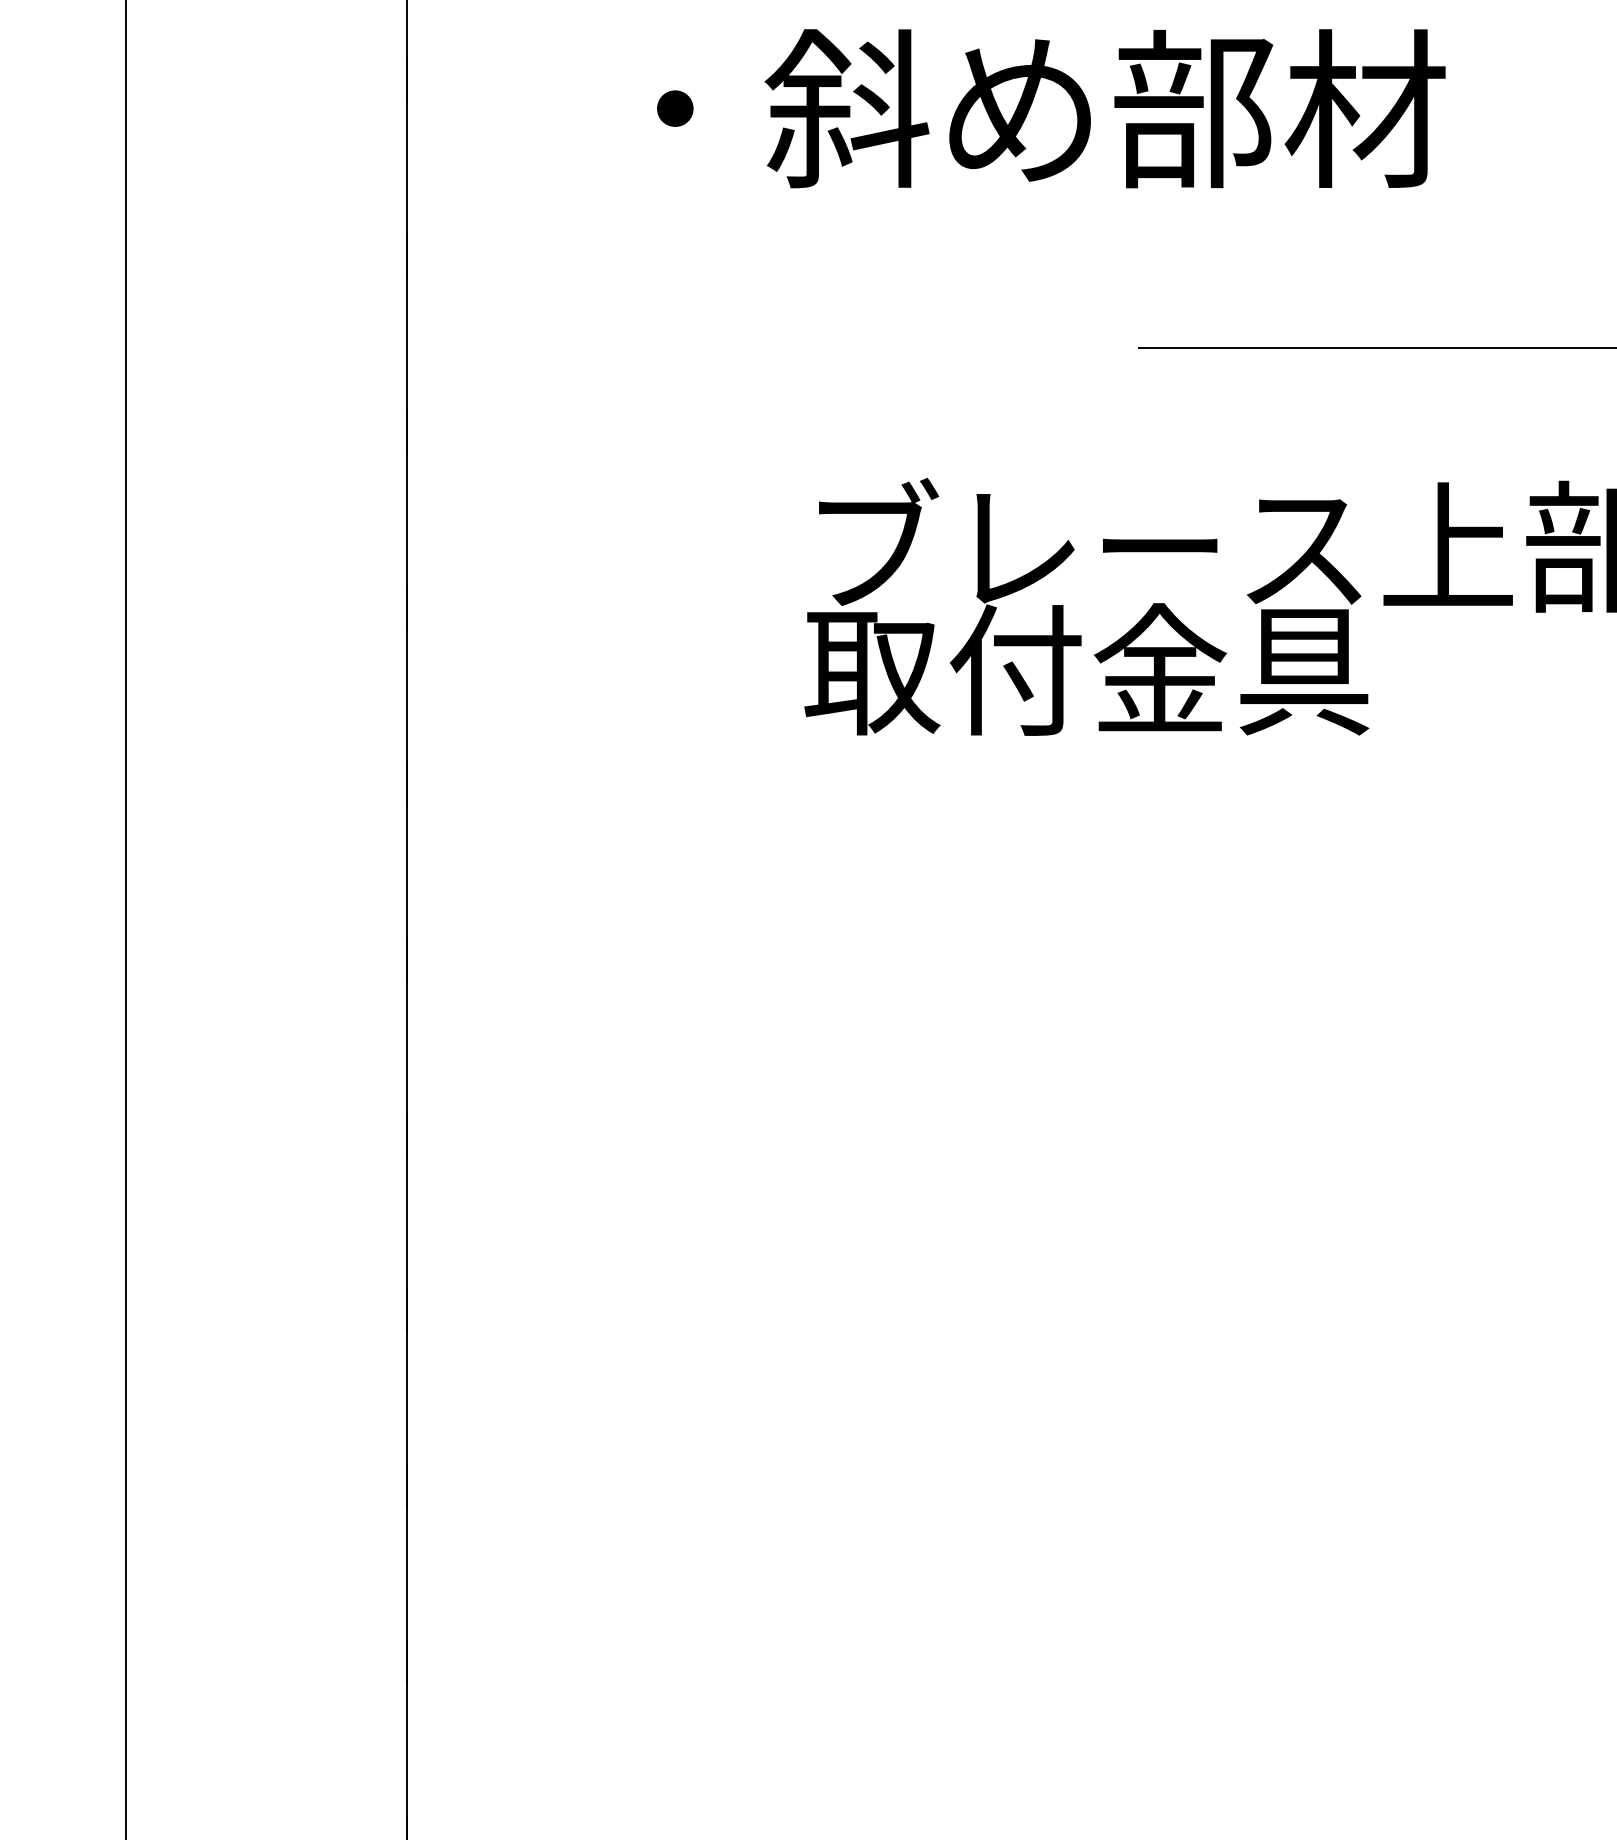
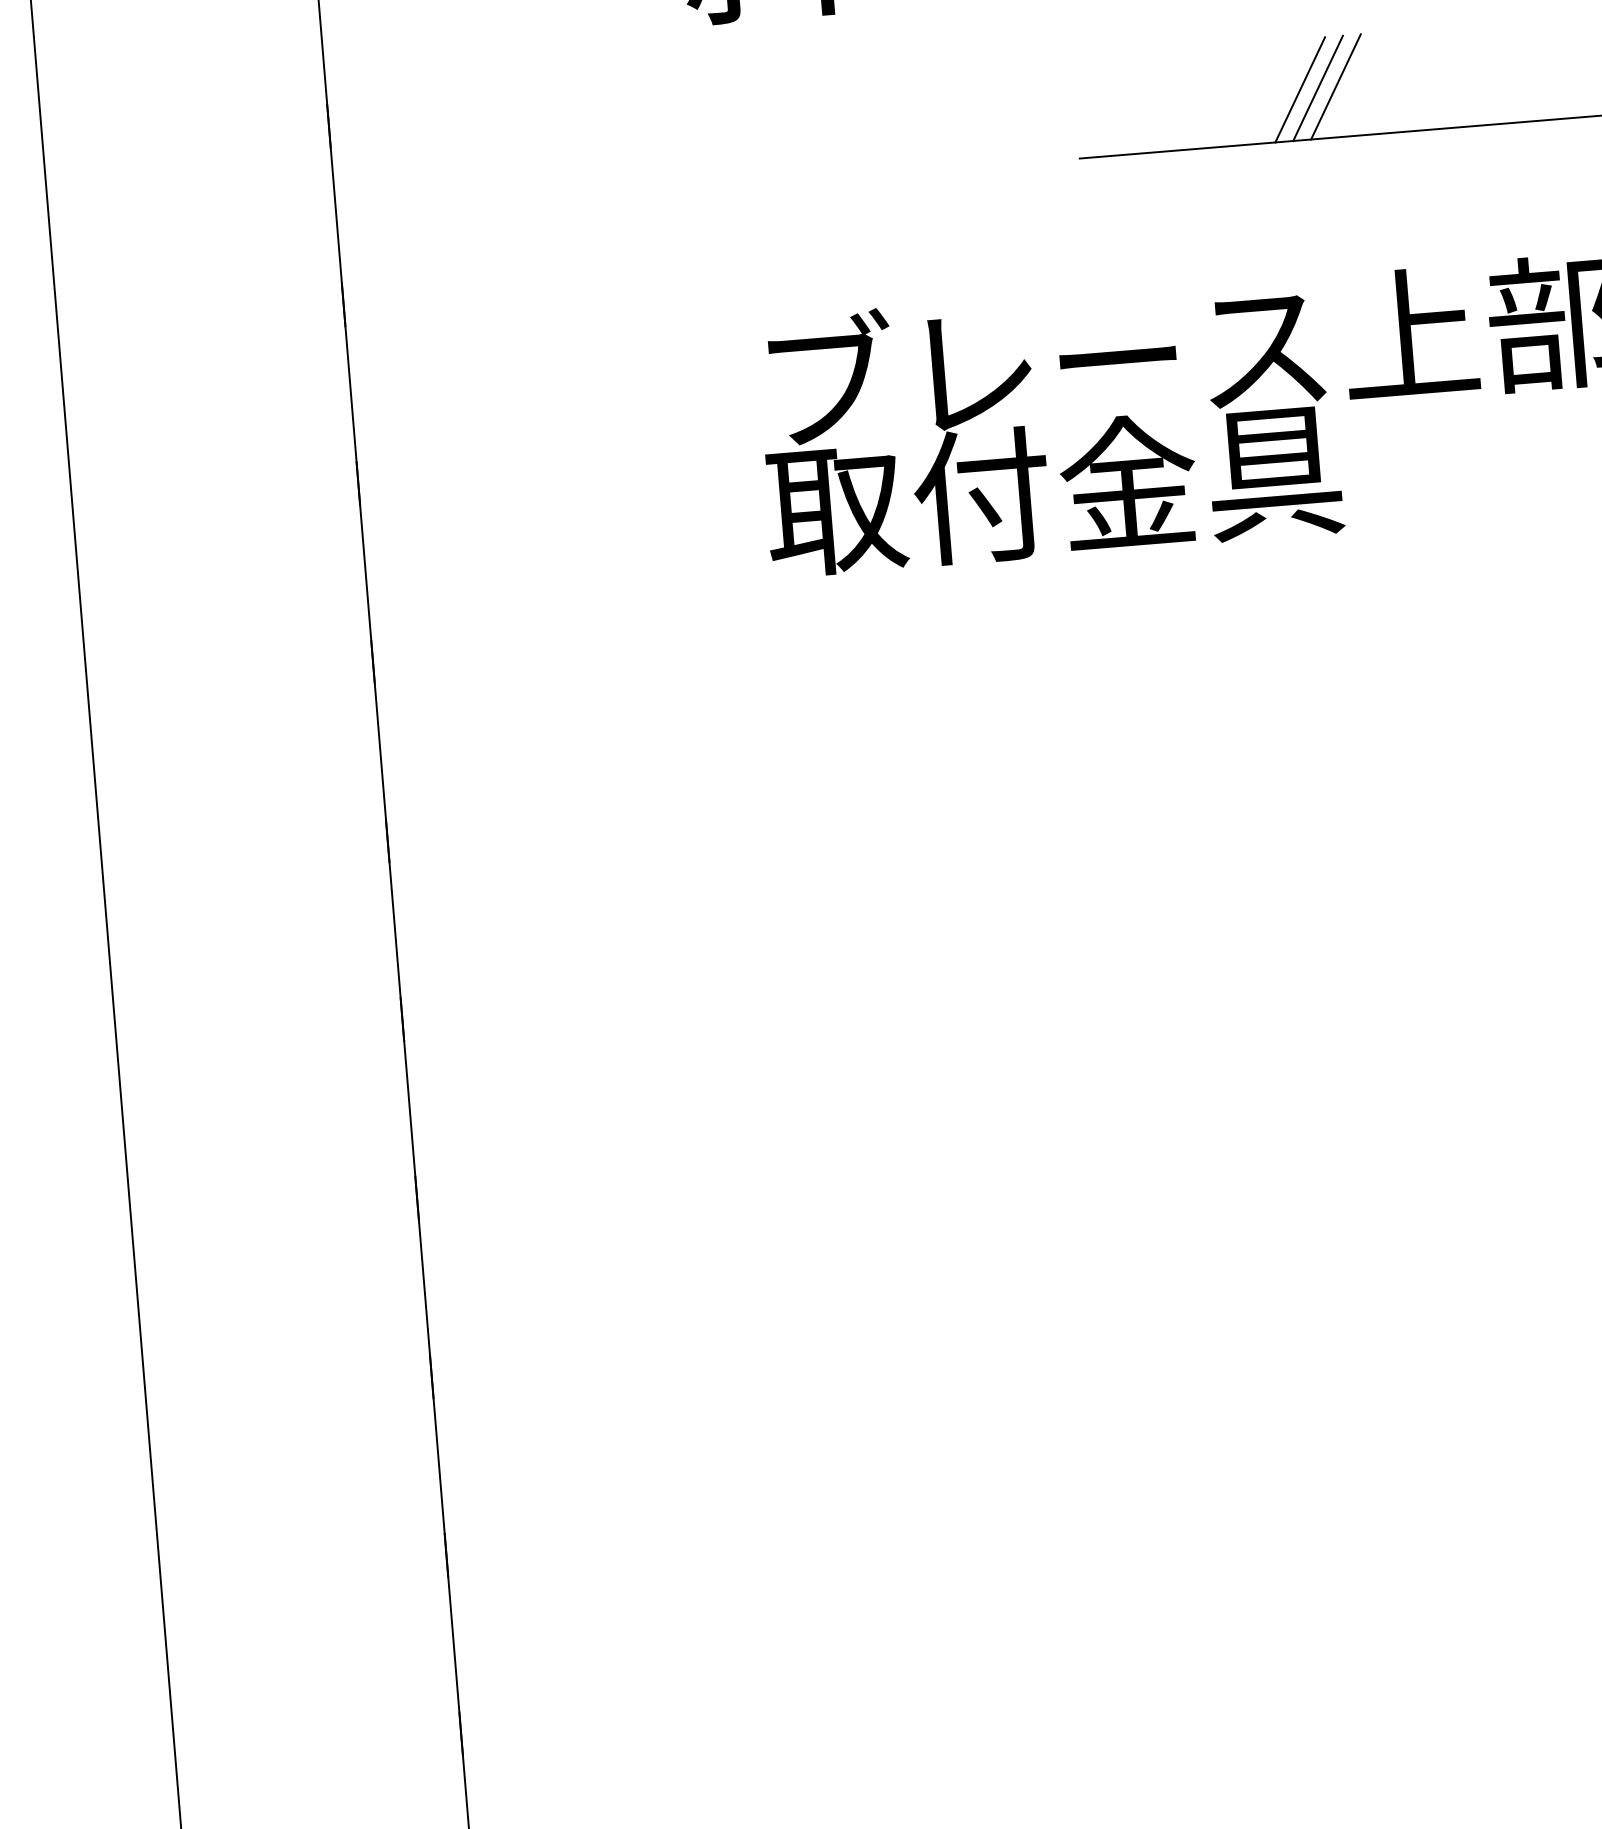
line: (1359, 298) -> (1299, 89), added
line: (1377, 298) -> (1318, 88), added
line: (1394, 298) -> (1335, 86), added

